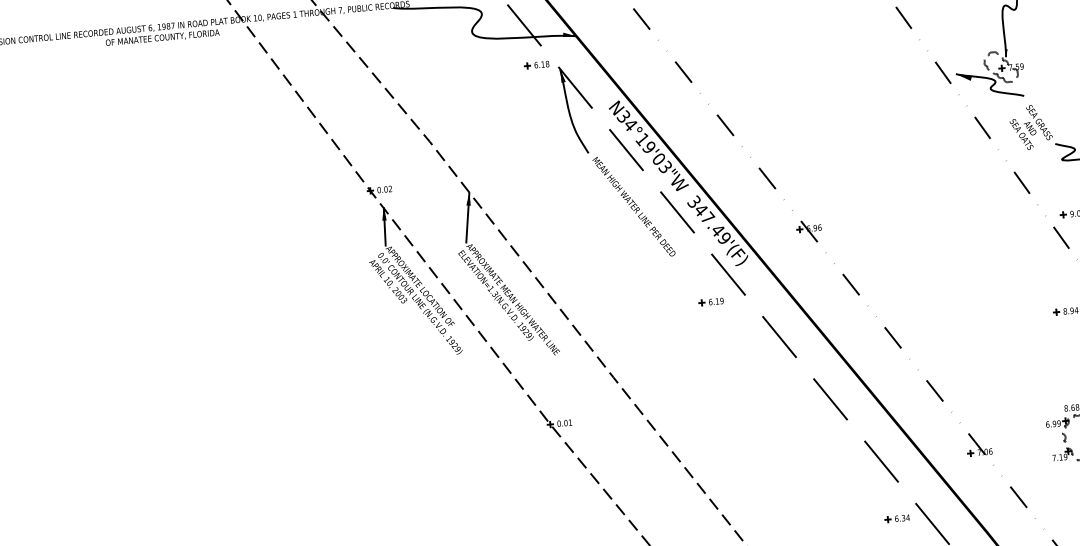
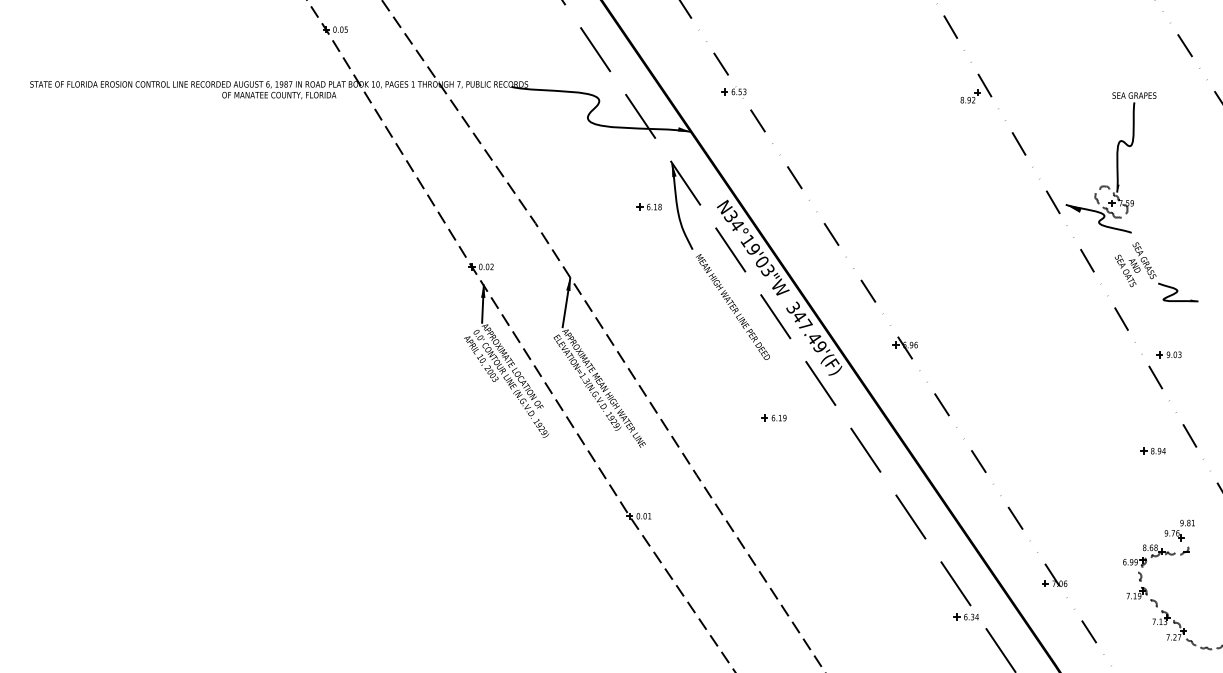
part: (535, 64) -> (648, 206), moved
part: (710, 301) -> (773, 417), moved
part: (896, 518) -> (965, 616), moved

